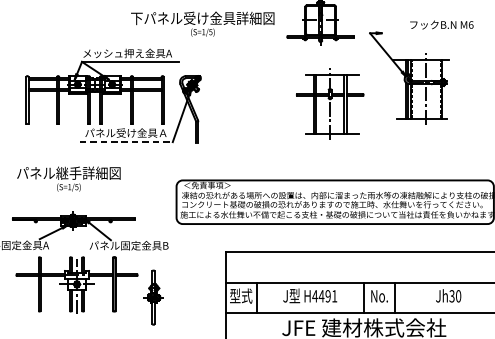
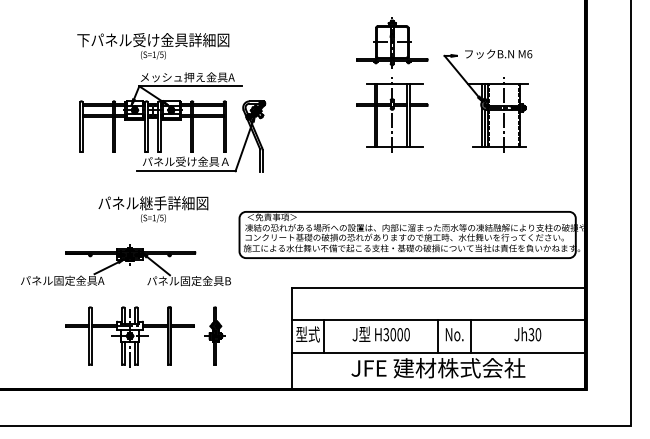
text: (202, 24) -> (153, 46), moved
text: (441, 24) -> (498, 53), moved
part: (330, 103) -> (392, 114), moved
line: (126, 142) -> (186, 171), dashed -> solid
text: (68, 179) -> (153, 209), moved
part: (76, 284) -> (129, 336), moved
text: (324, 296) -> (396, 334), H4491 -> H3000

